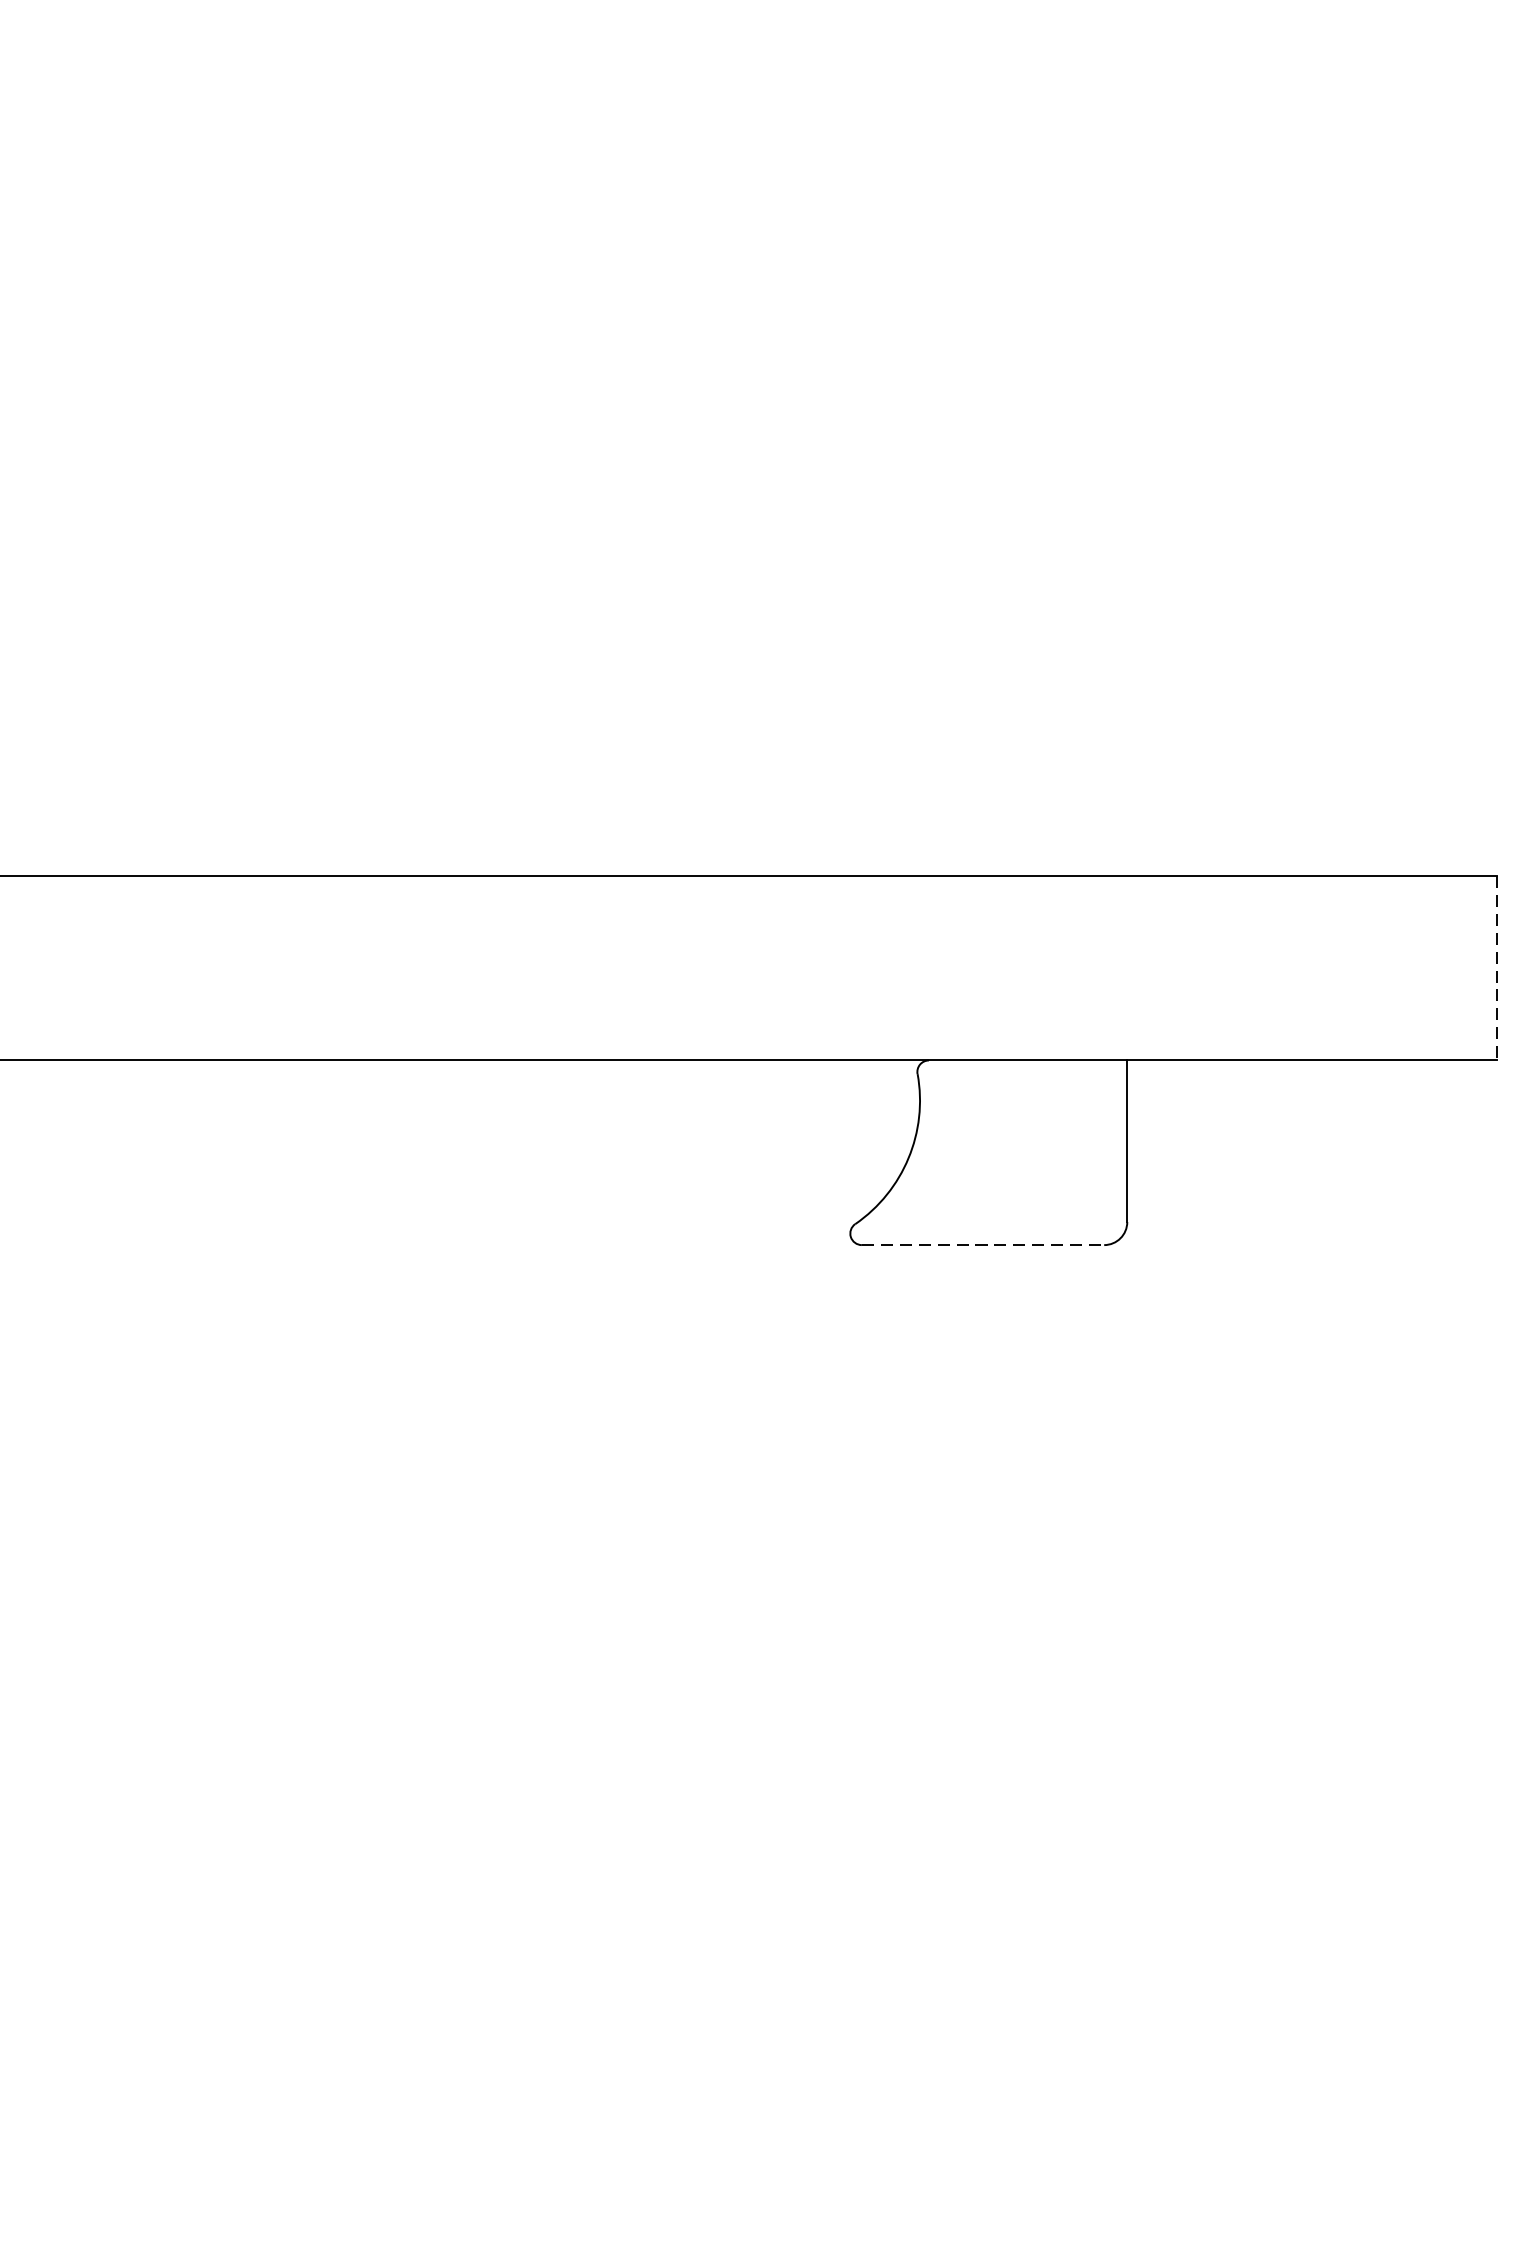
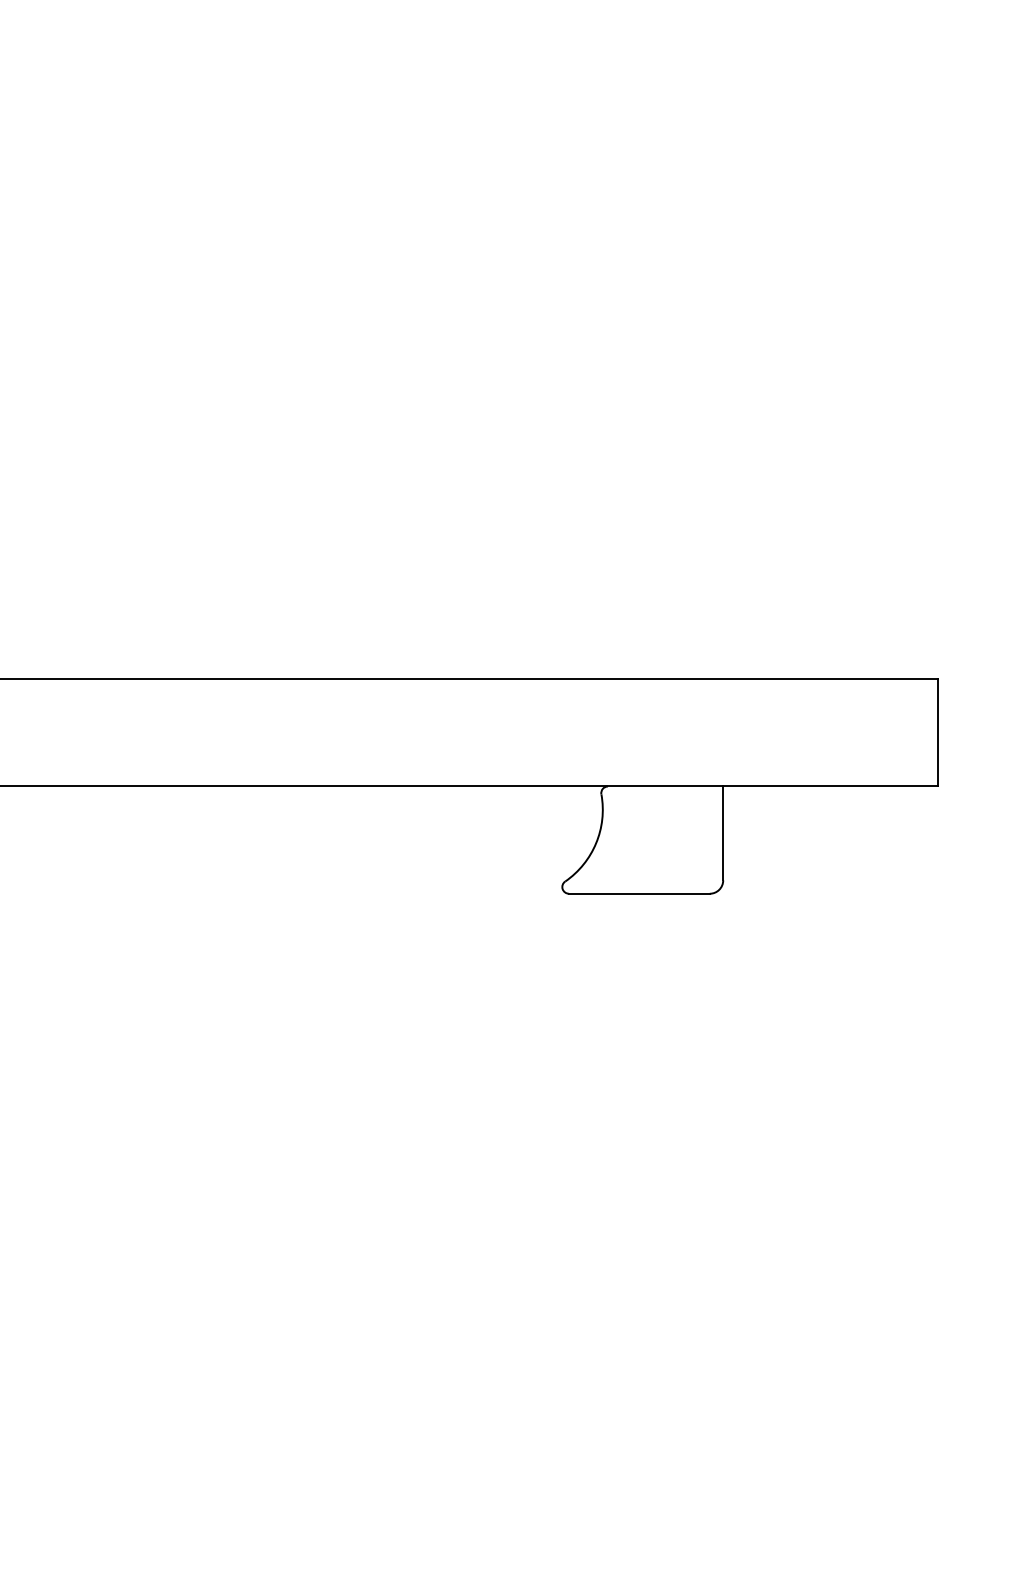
line: (1496, 967) -> (937, 732), dashed -> solid
line: (983, 1244) -> (639, 893), dashed -> solid

